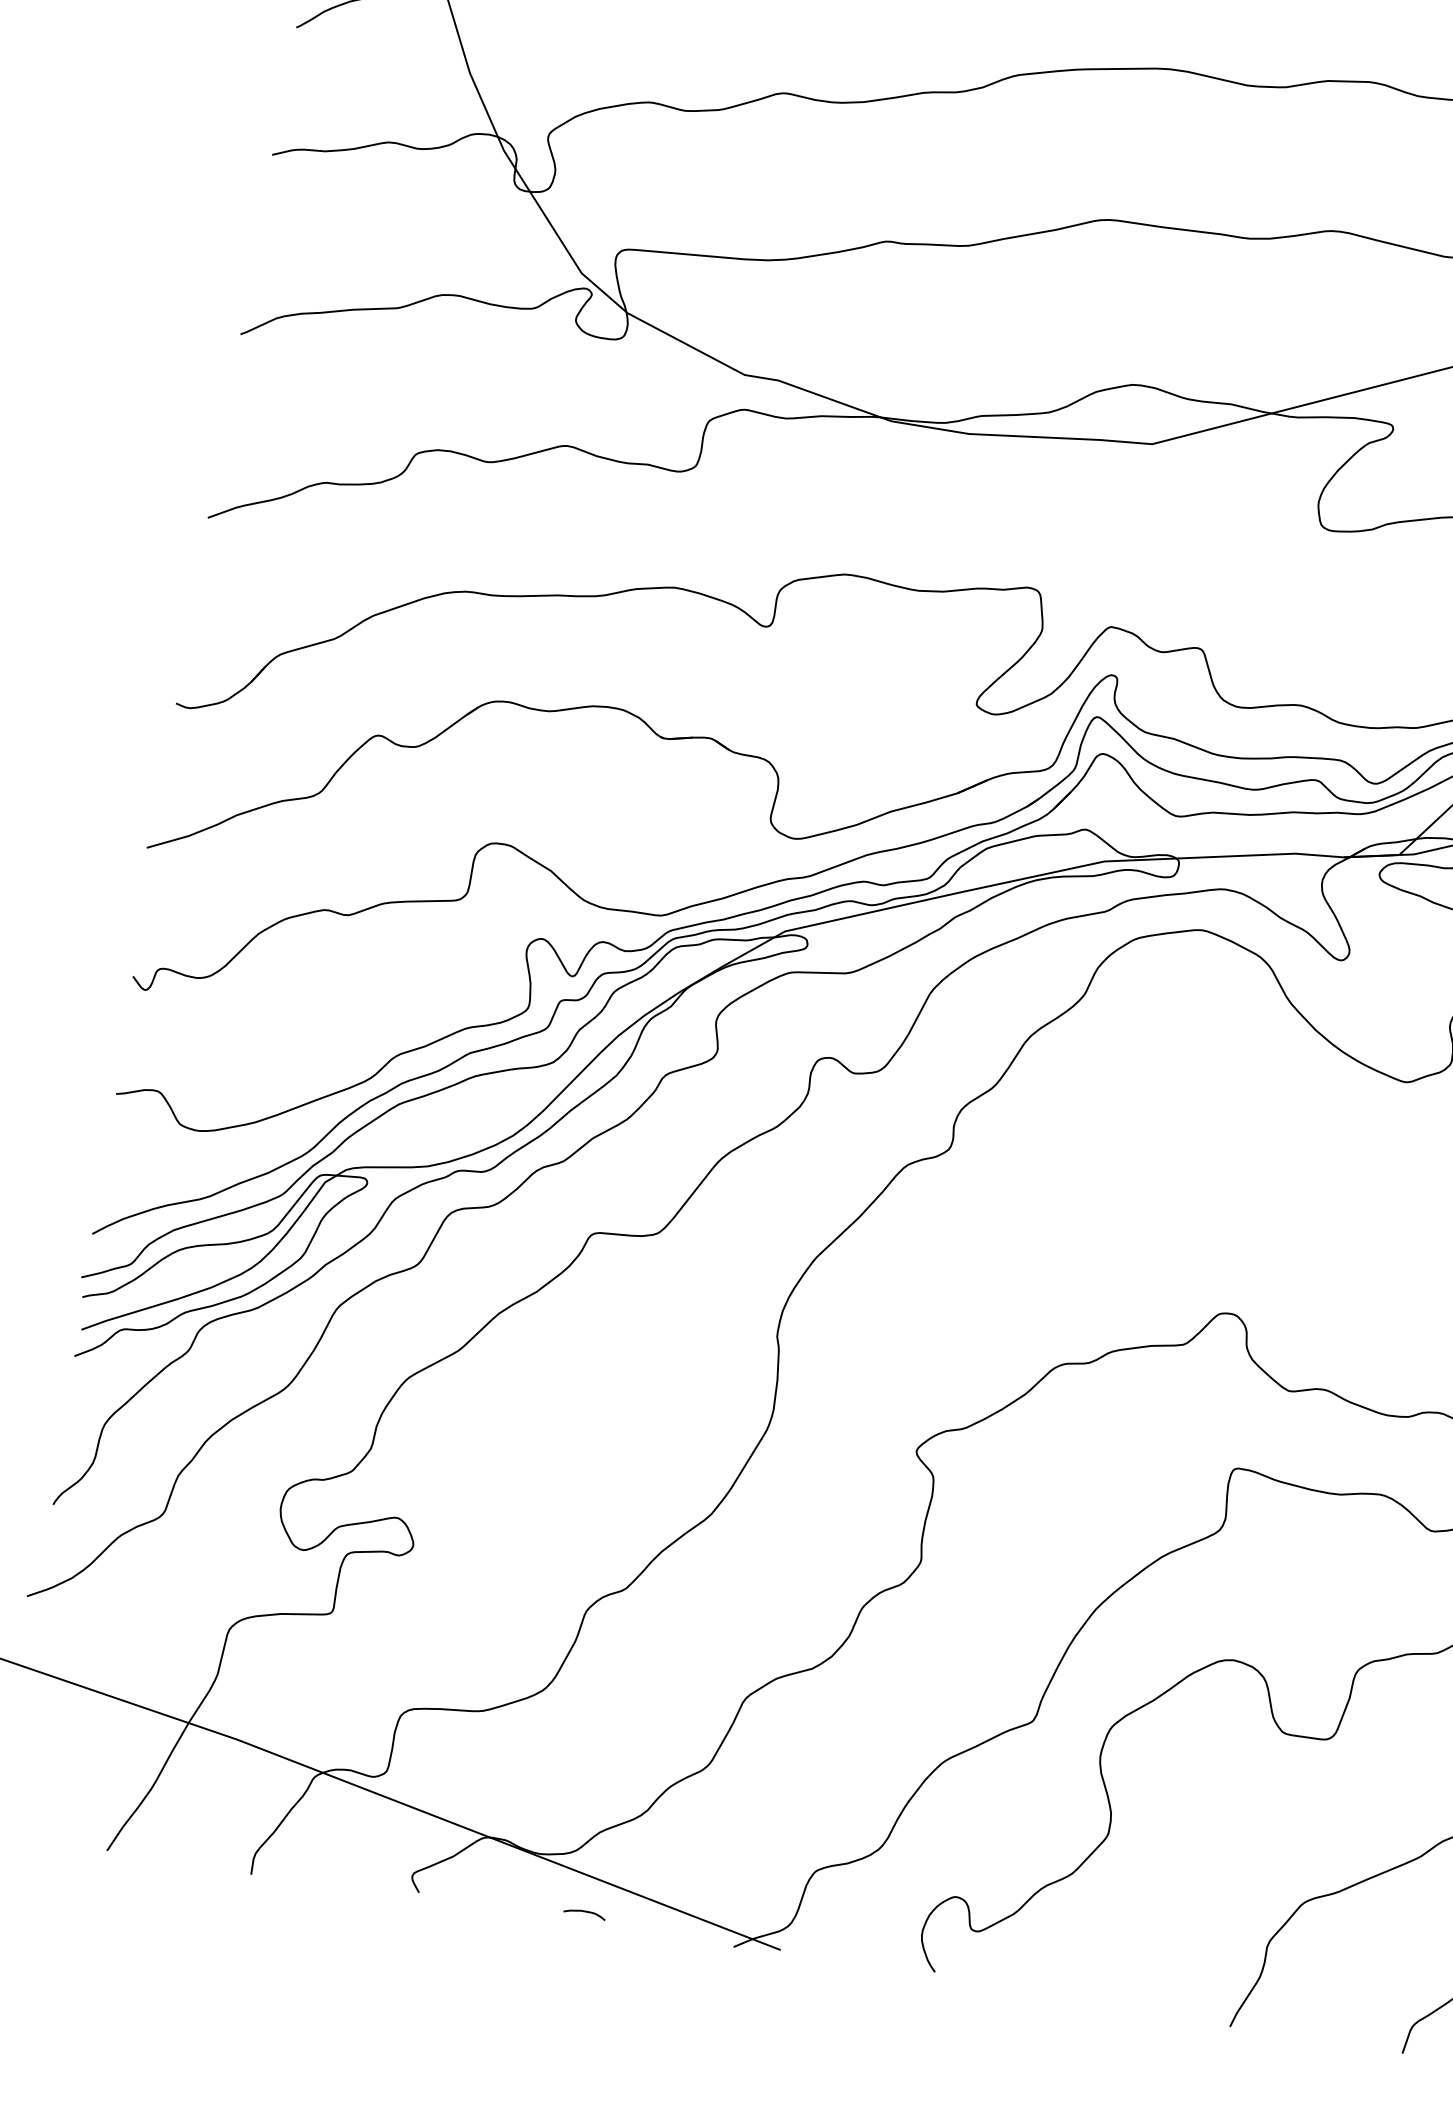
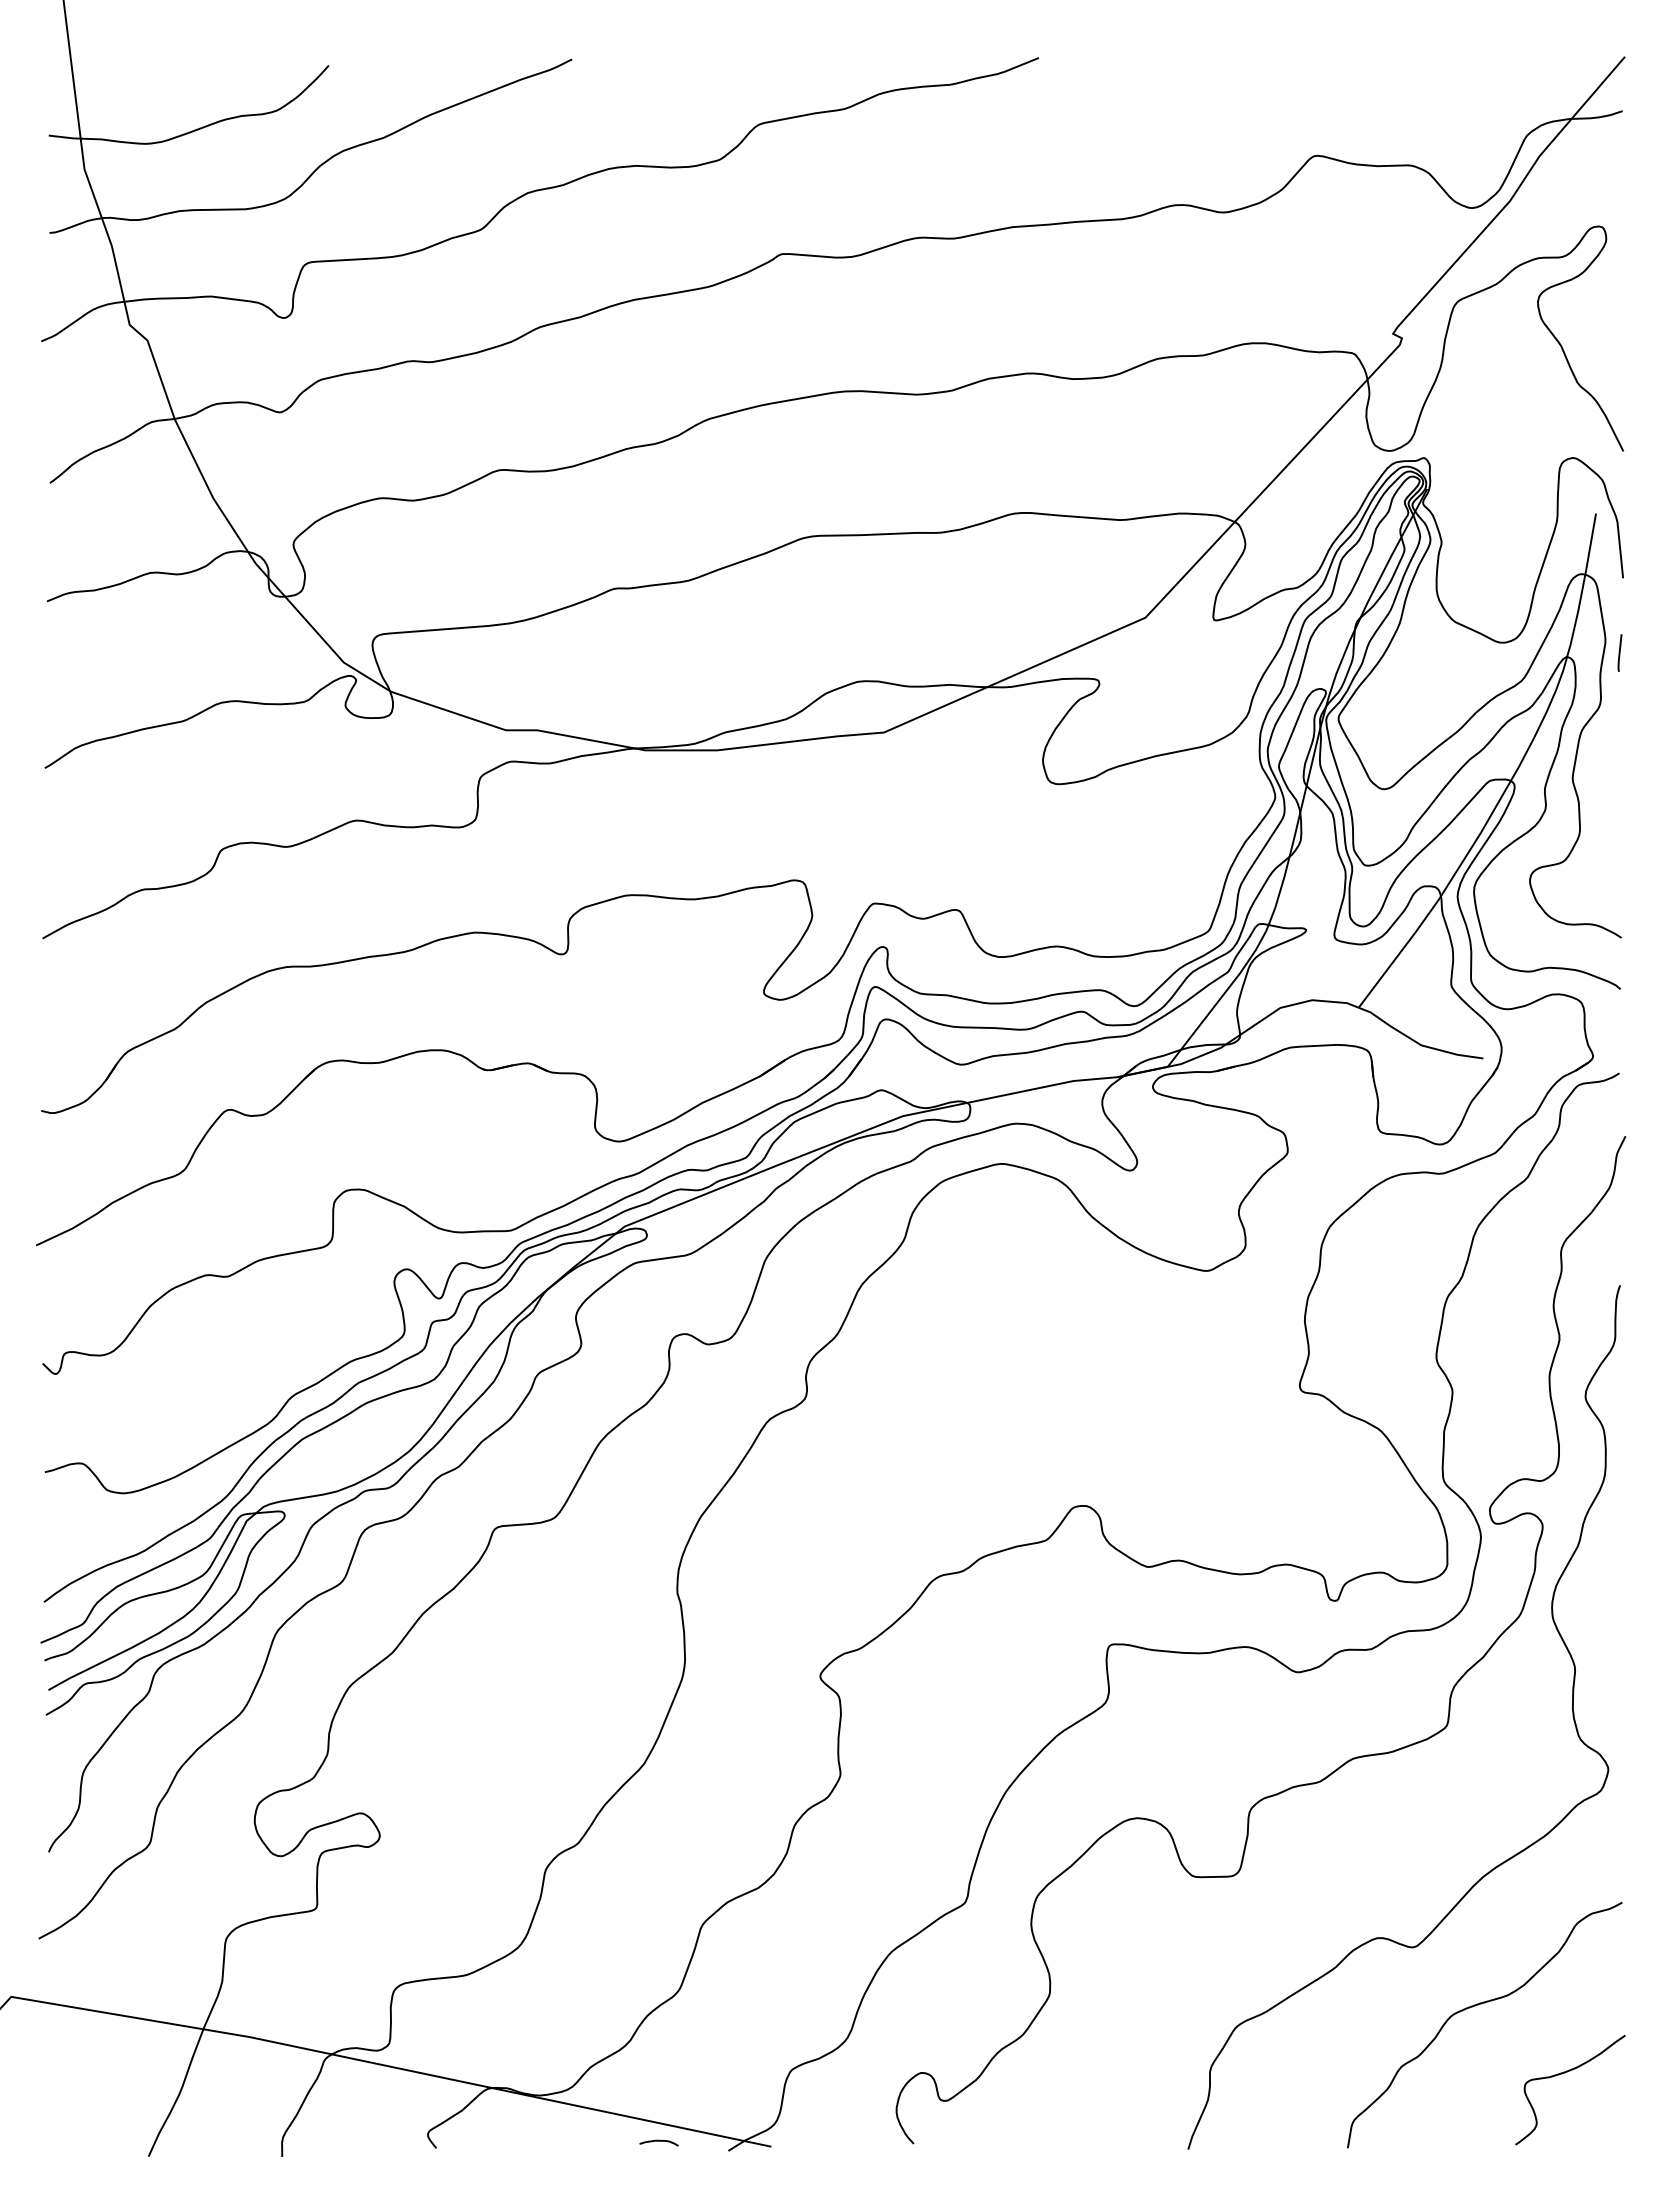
curve: (584, 1912) -> (658, 2141), moved

